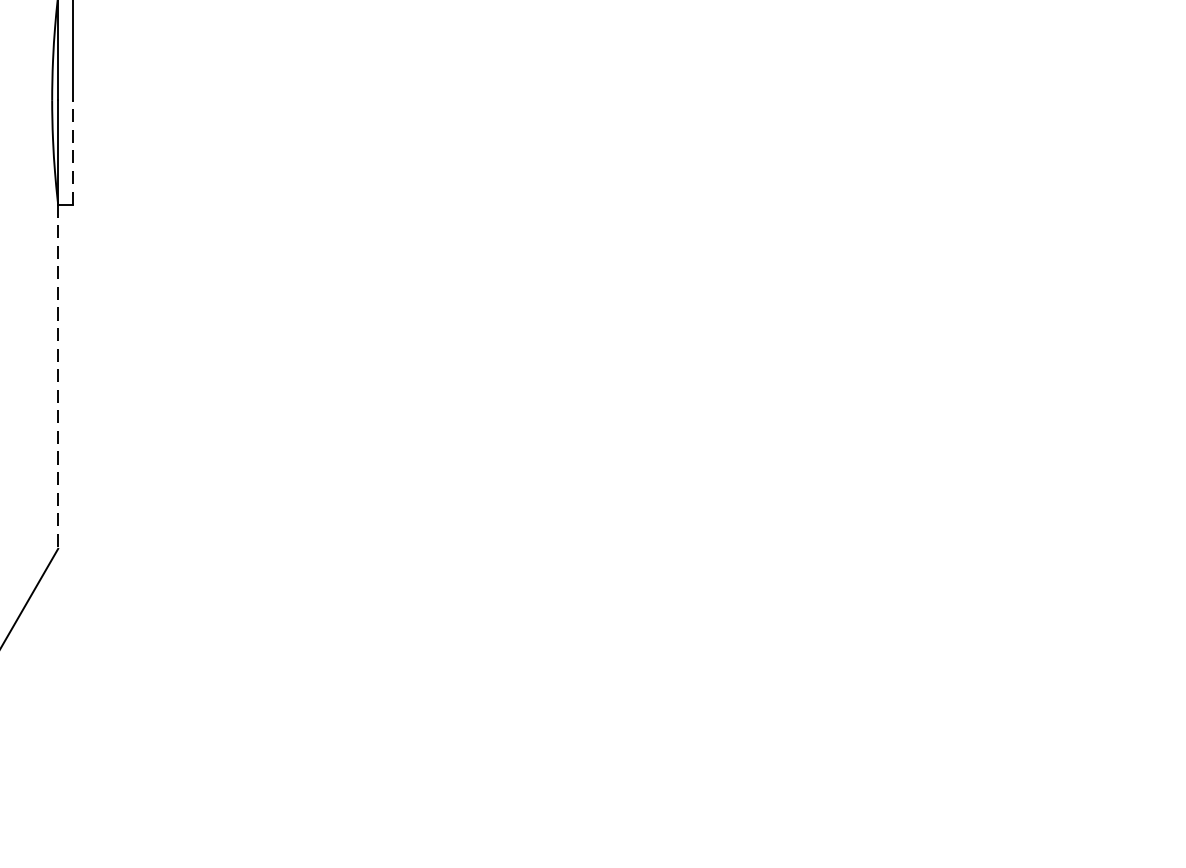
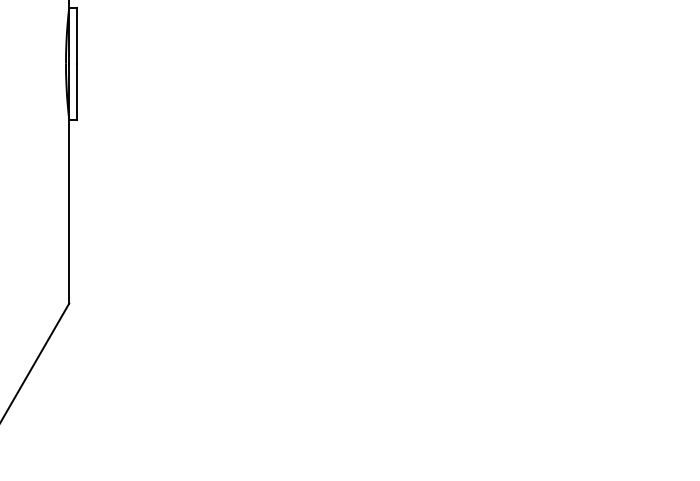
line: (73, 152) -> (77, 91), dashed -> solid
line: (58, 378) -> (69, 212), dashed -> solid

